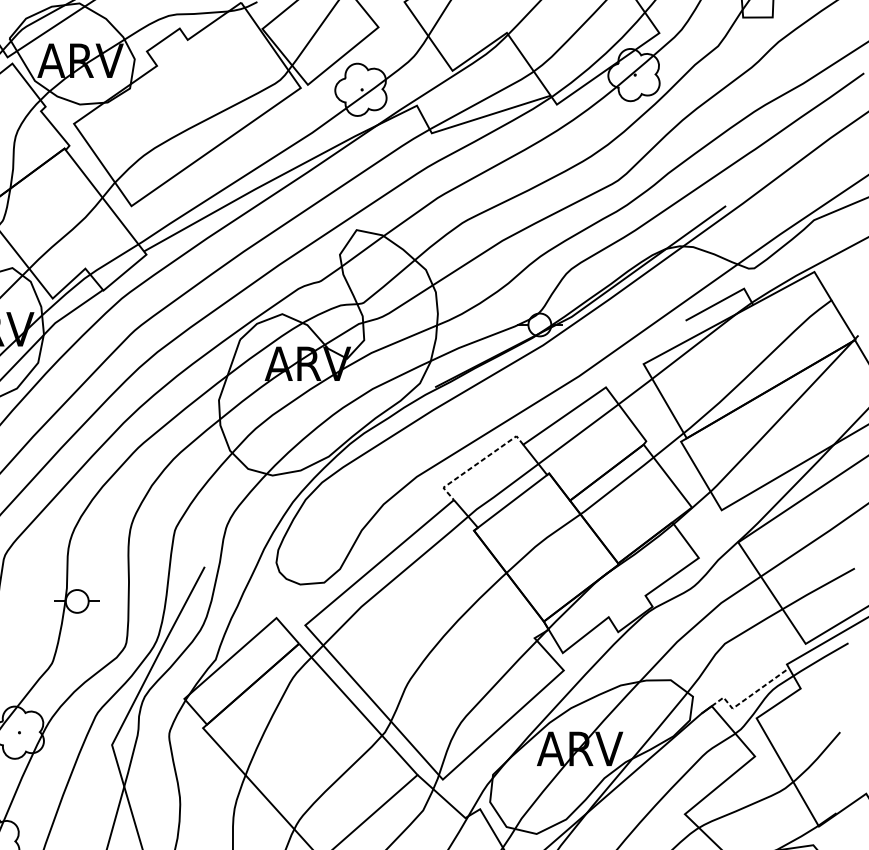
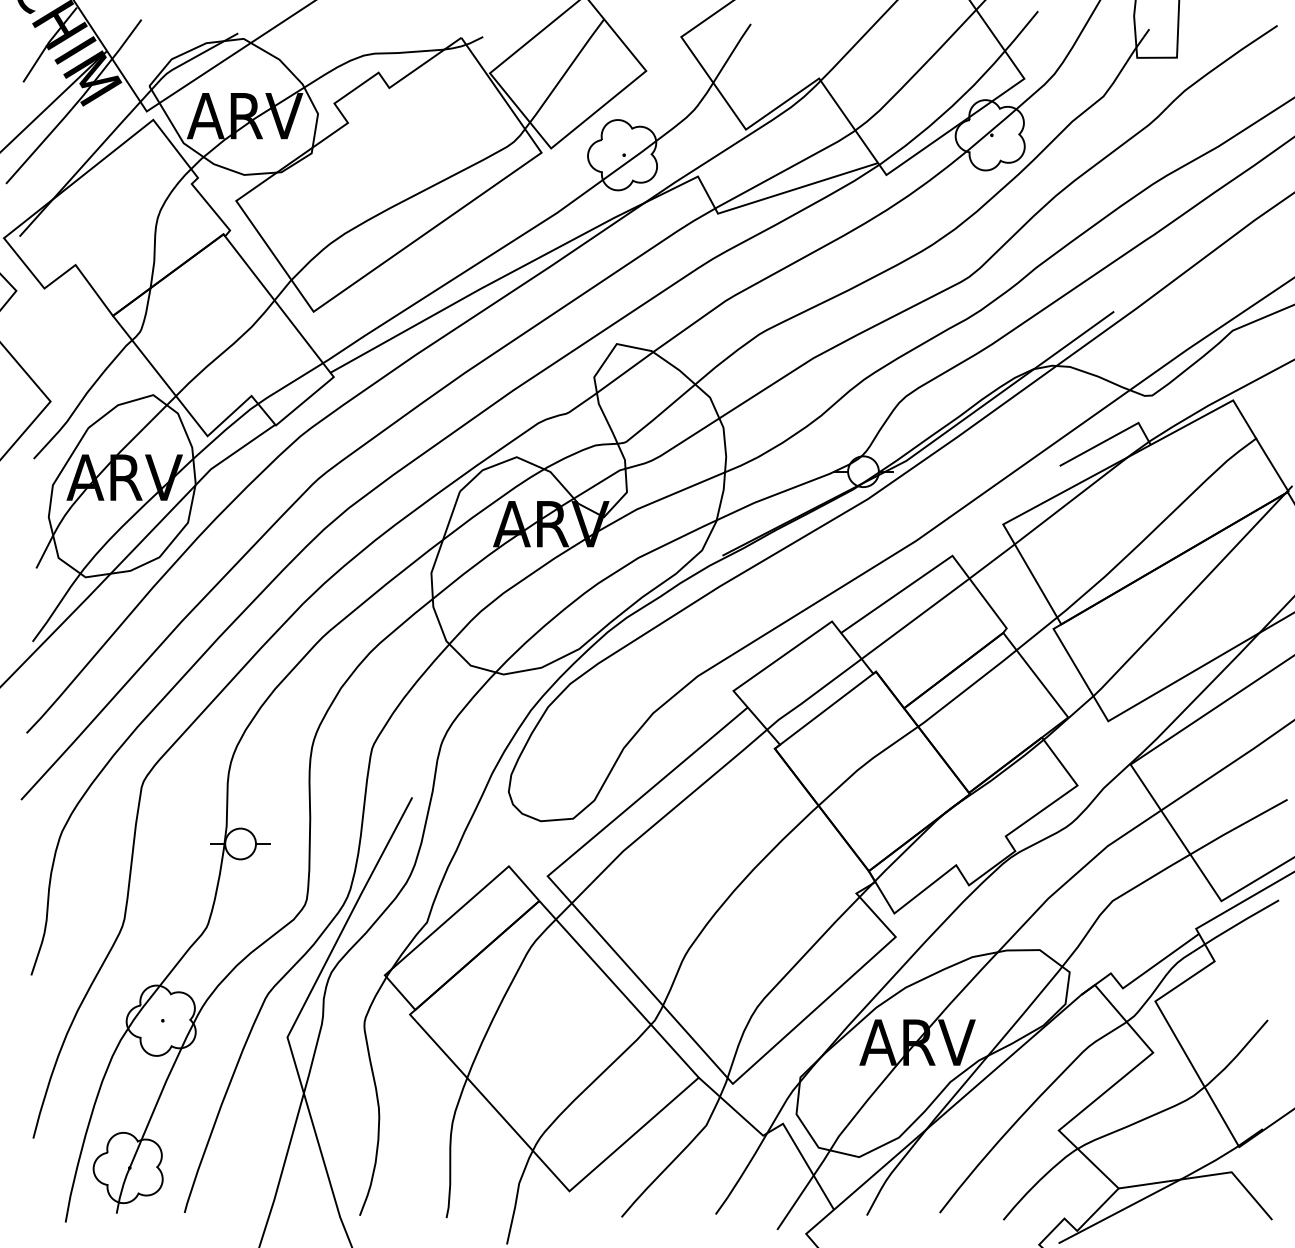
line: (477, 463) -> (779, 658), dashed -> solid
line: (748, 697) -> (1144, 973), dashed -> solid

